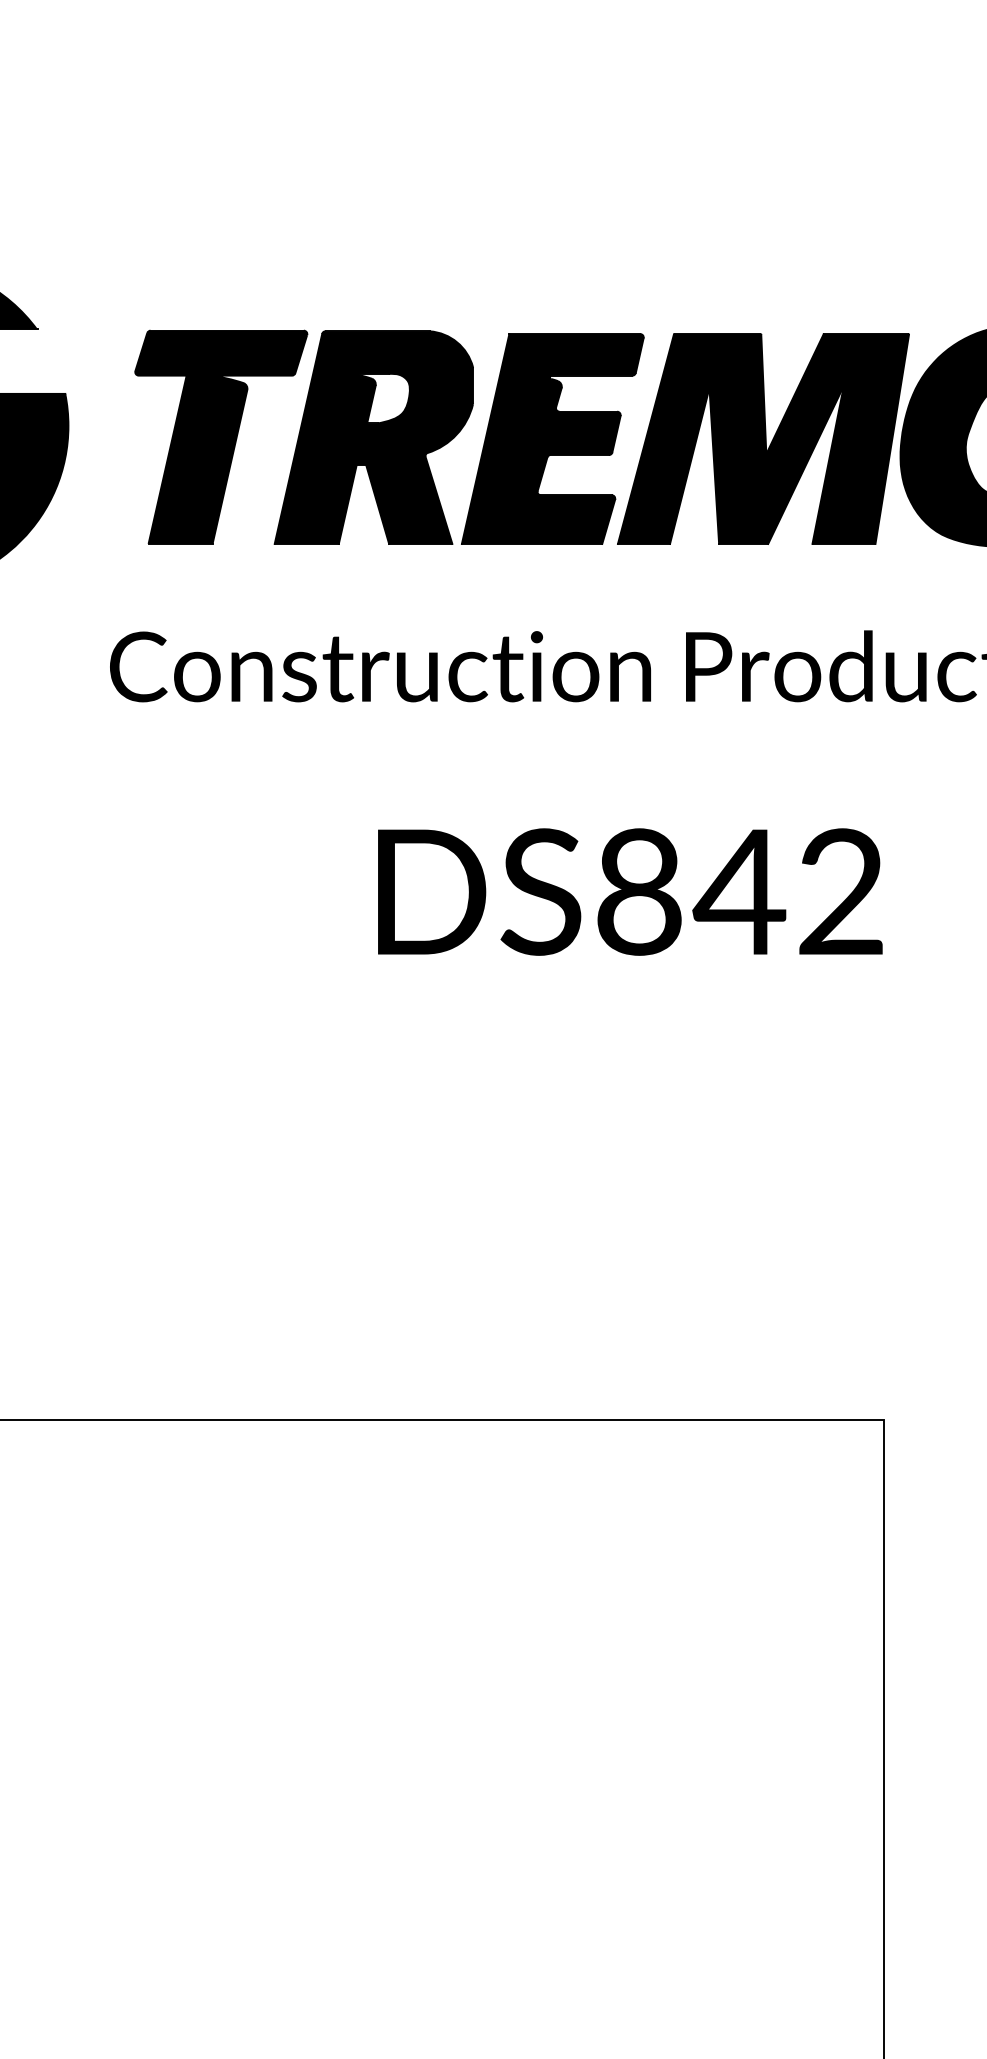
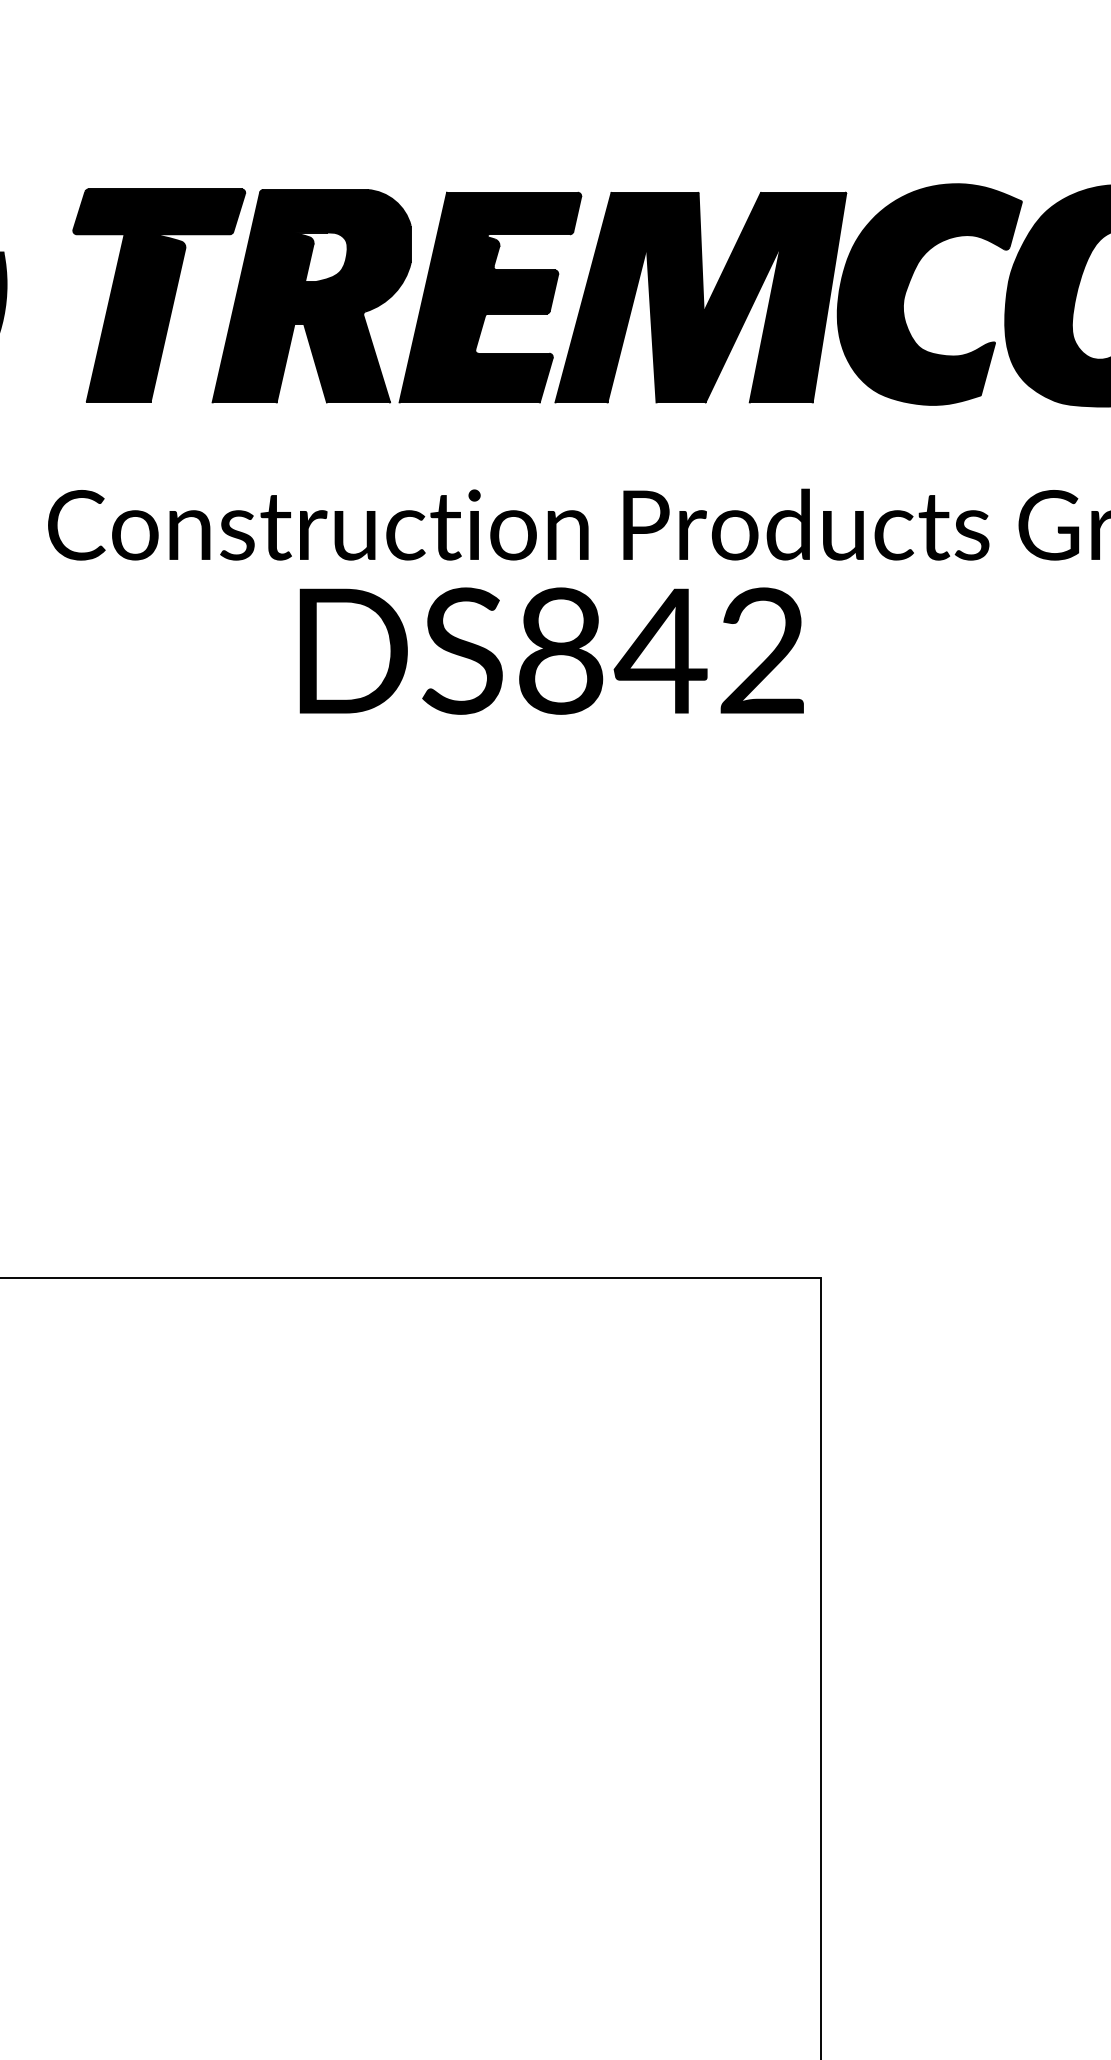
text: (629, 891) -> (551, 650), moved

